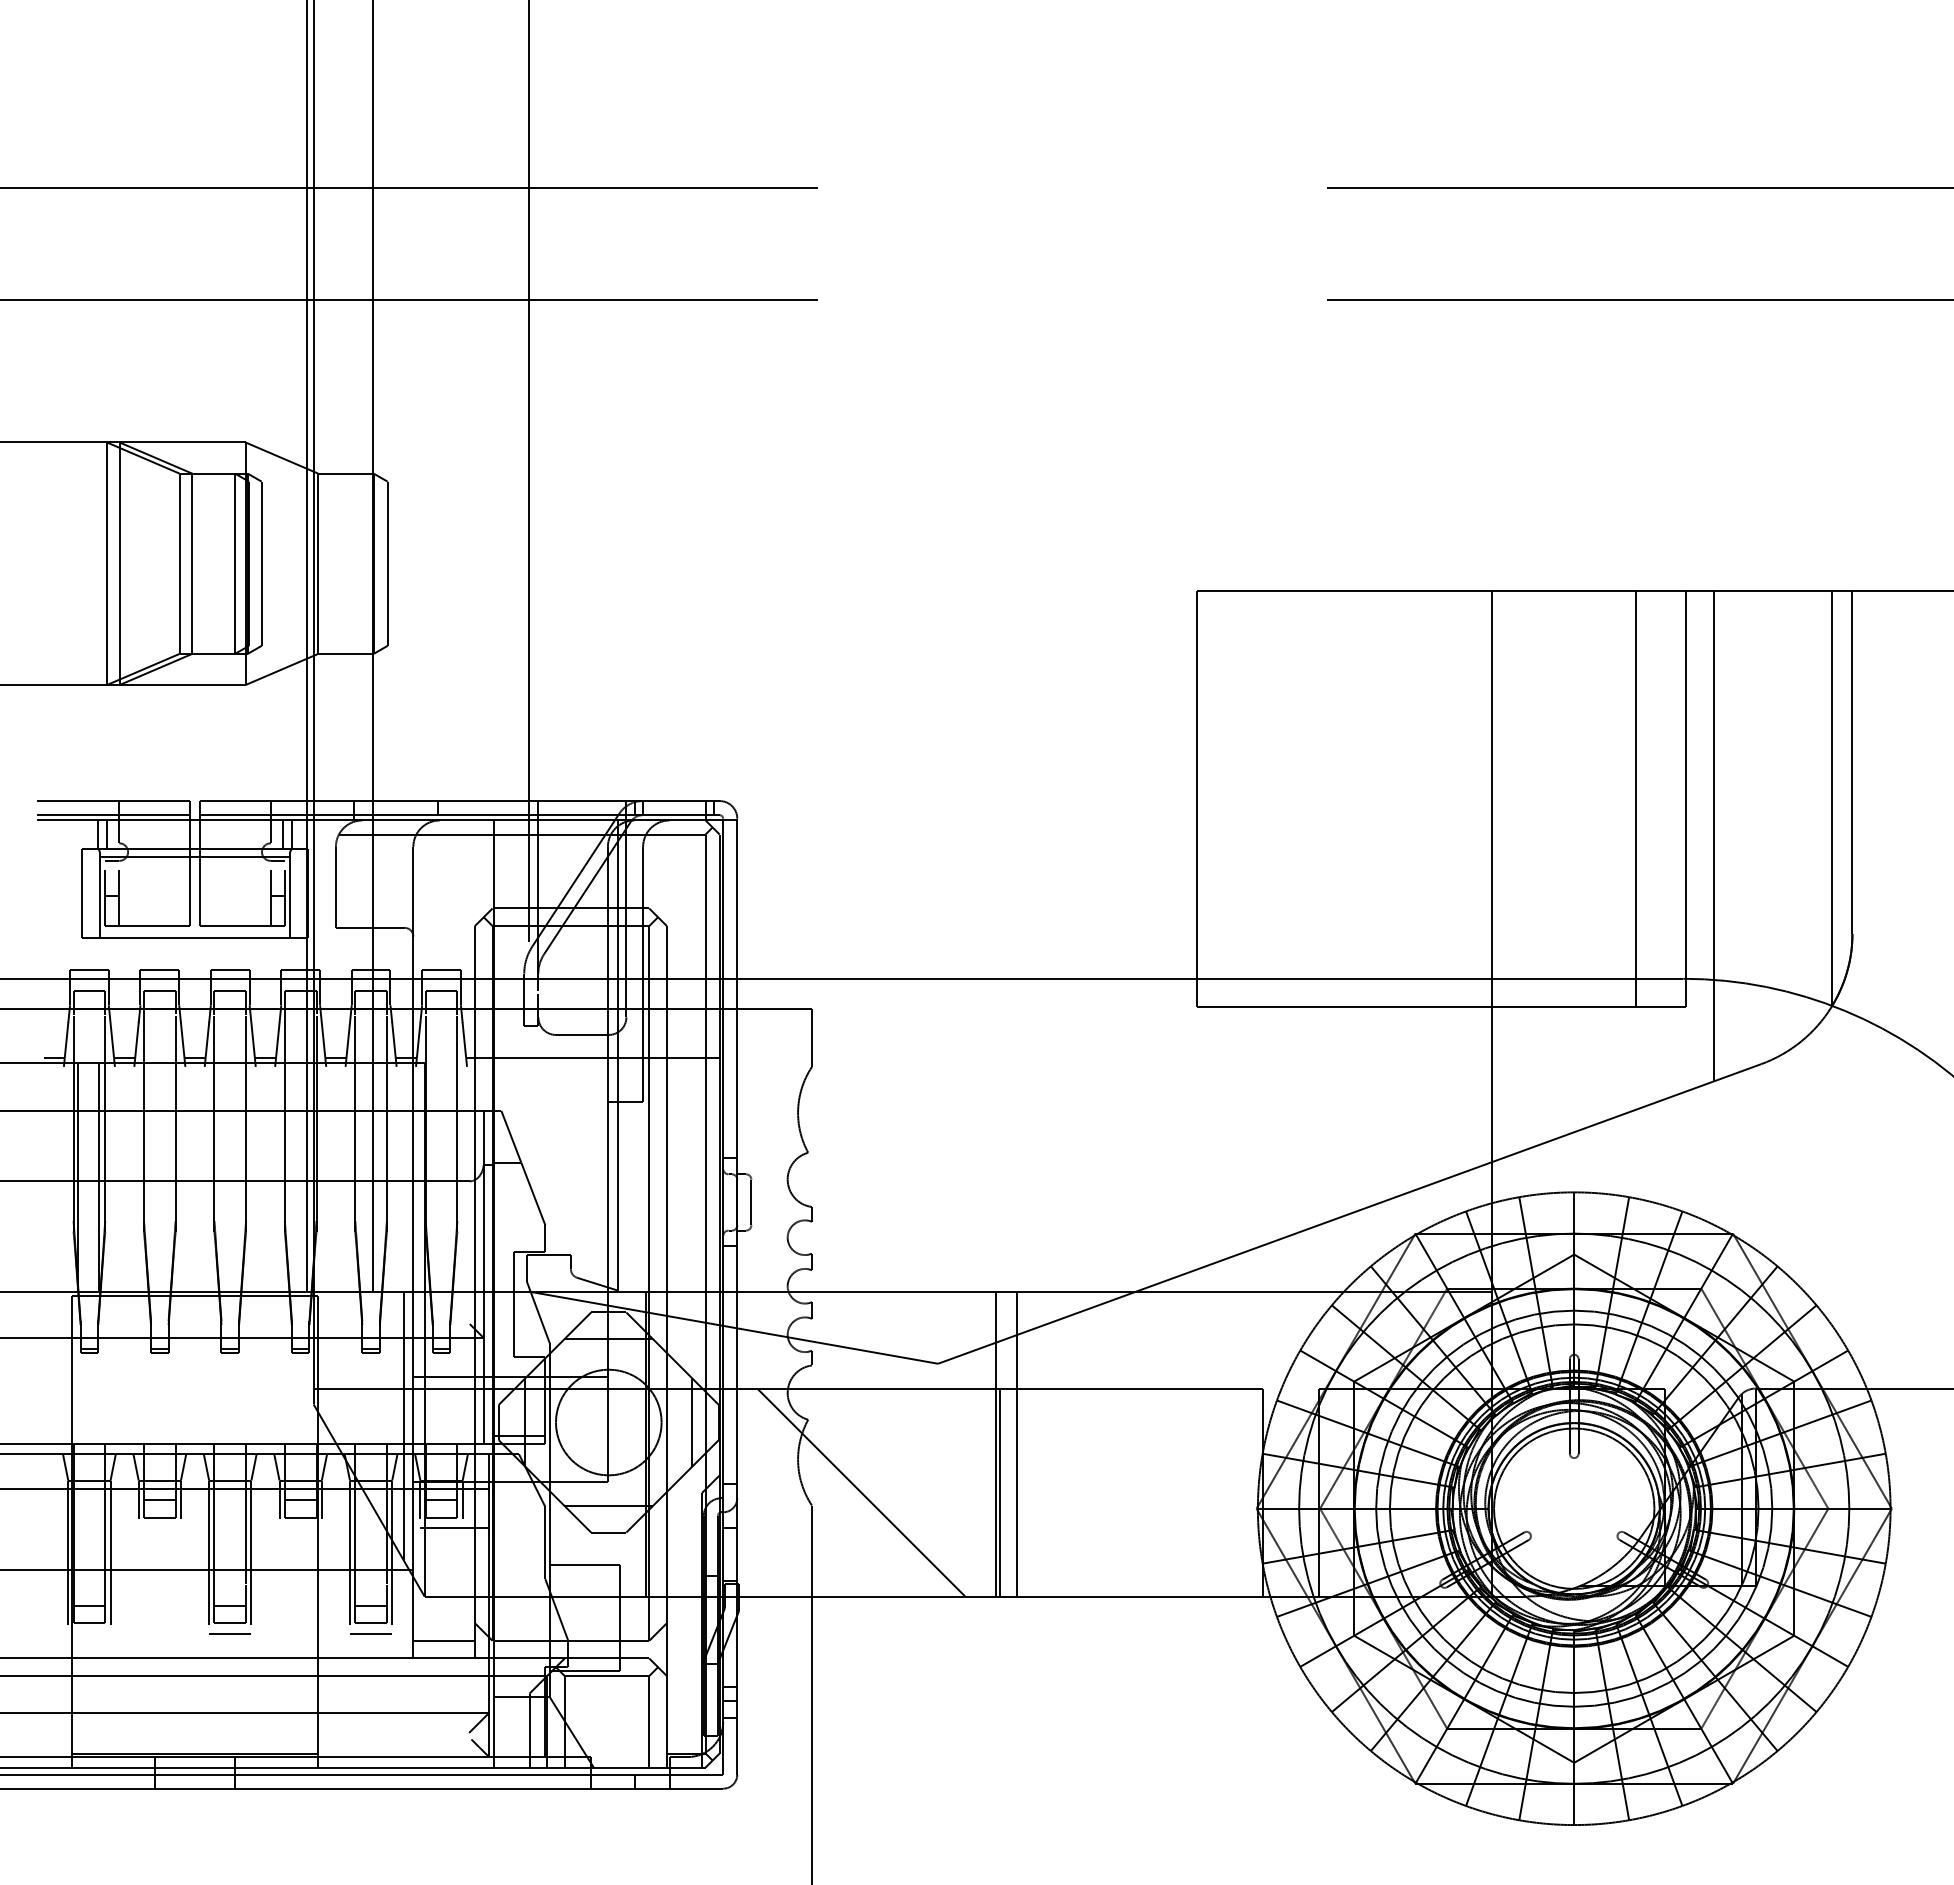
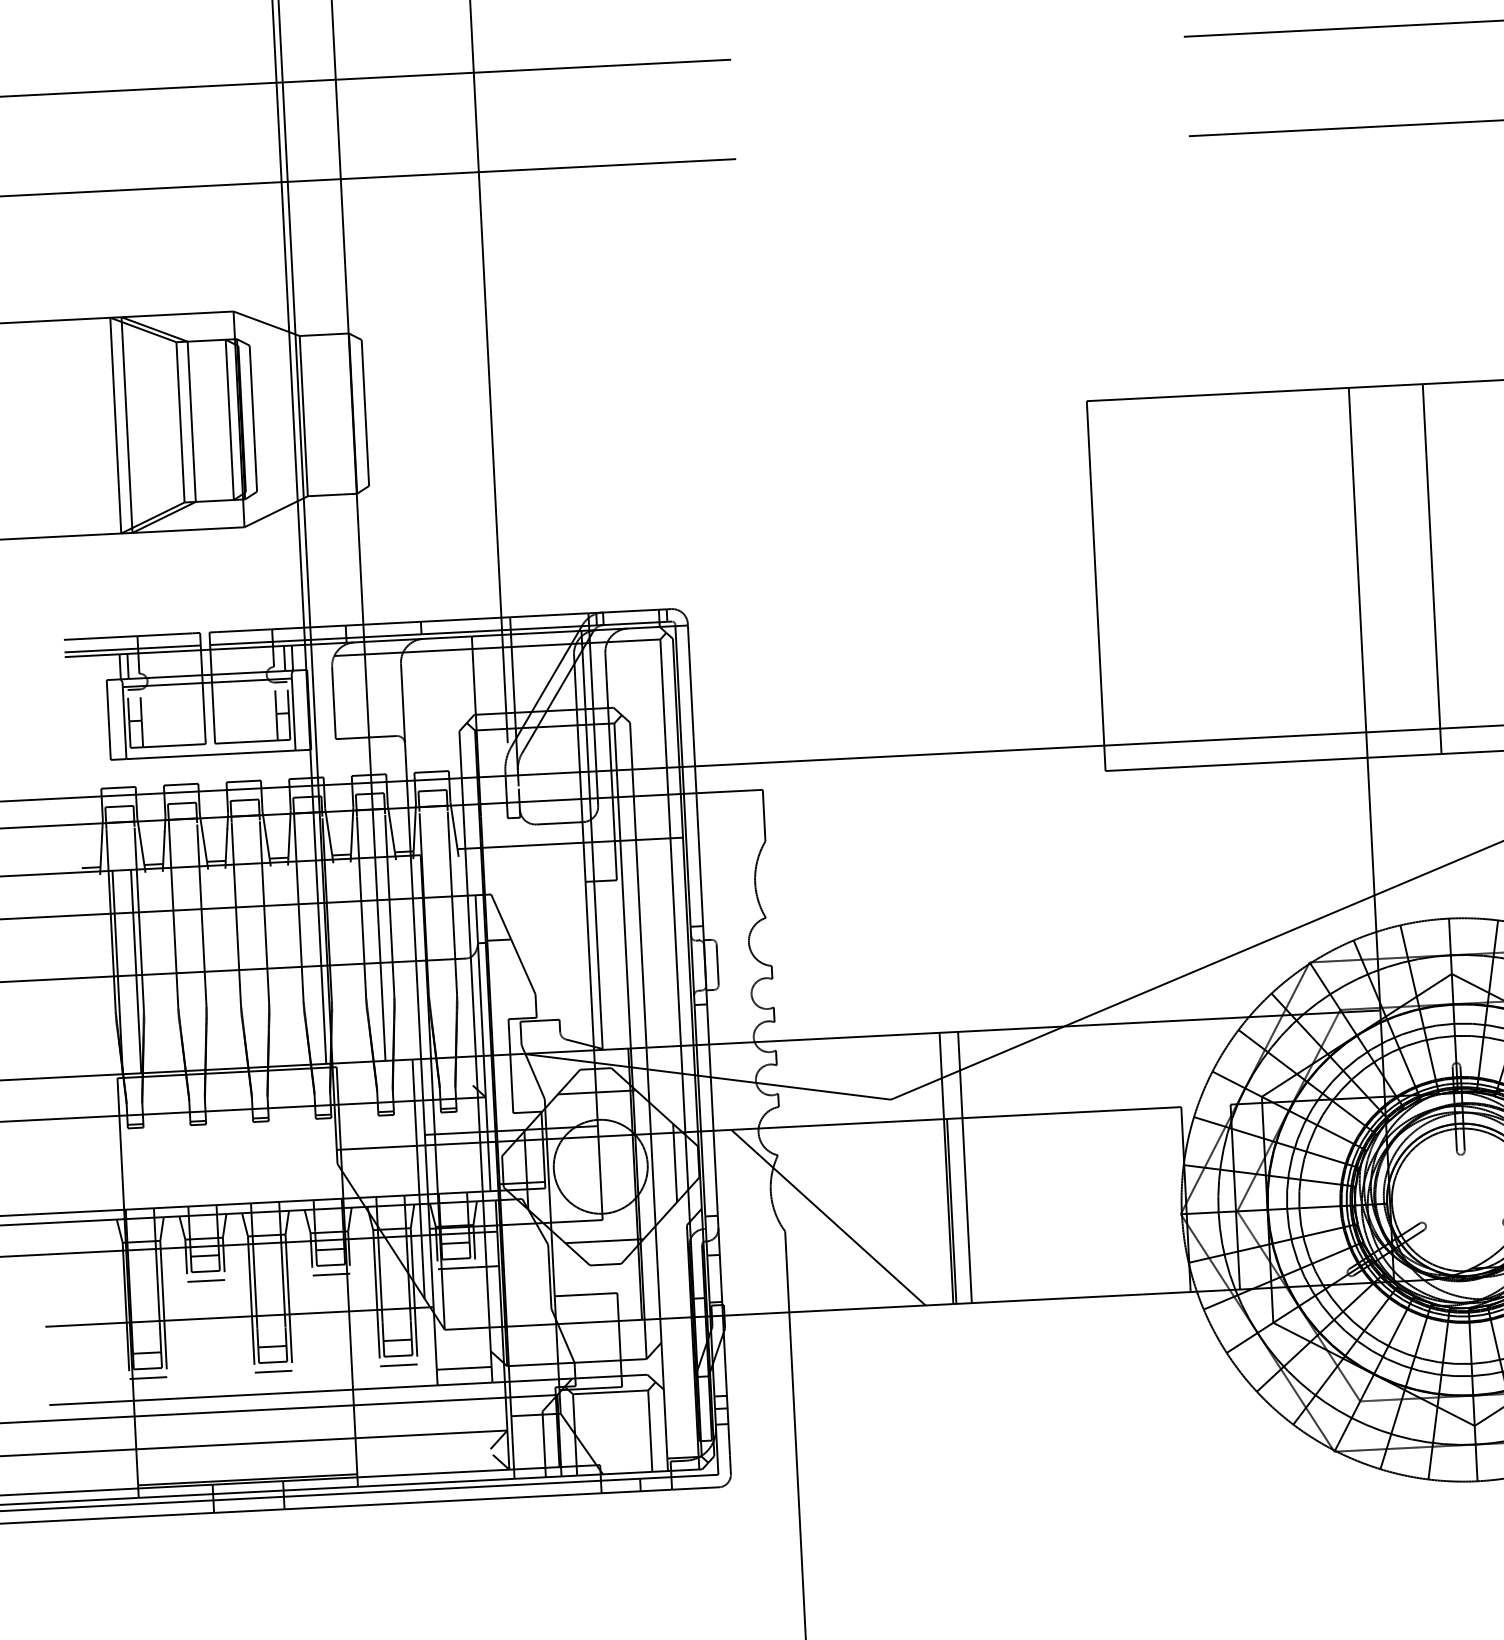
line: (1636, 799) -> (1432, 569), moved
line: (159, 1527) -> (205, 1280), added
line: (300, 1528) -> (331, 1274), added
line: (89, 1633) -> (148, 1377), added

